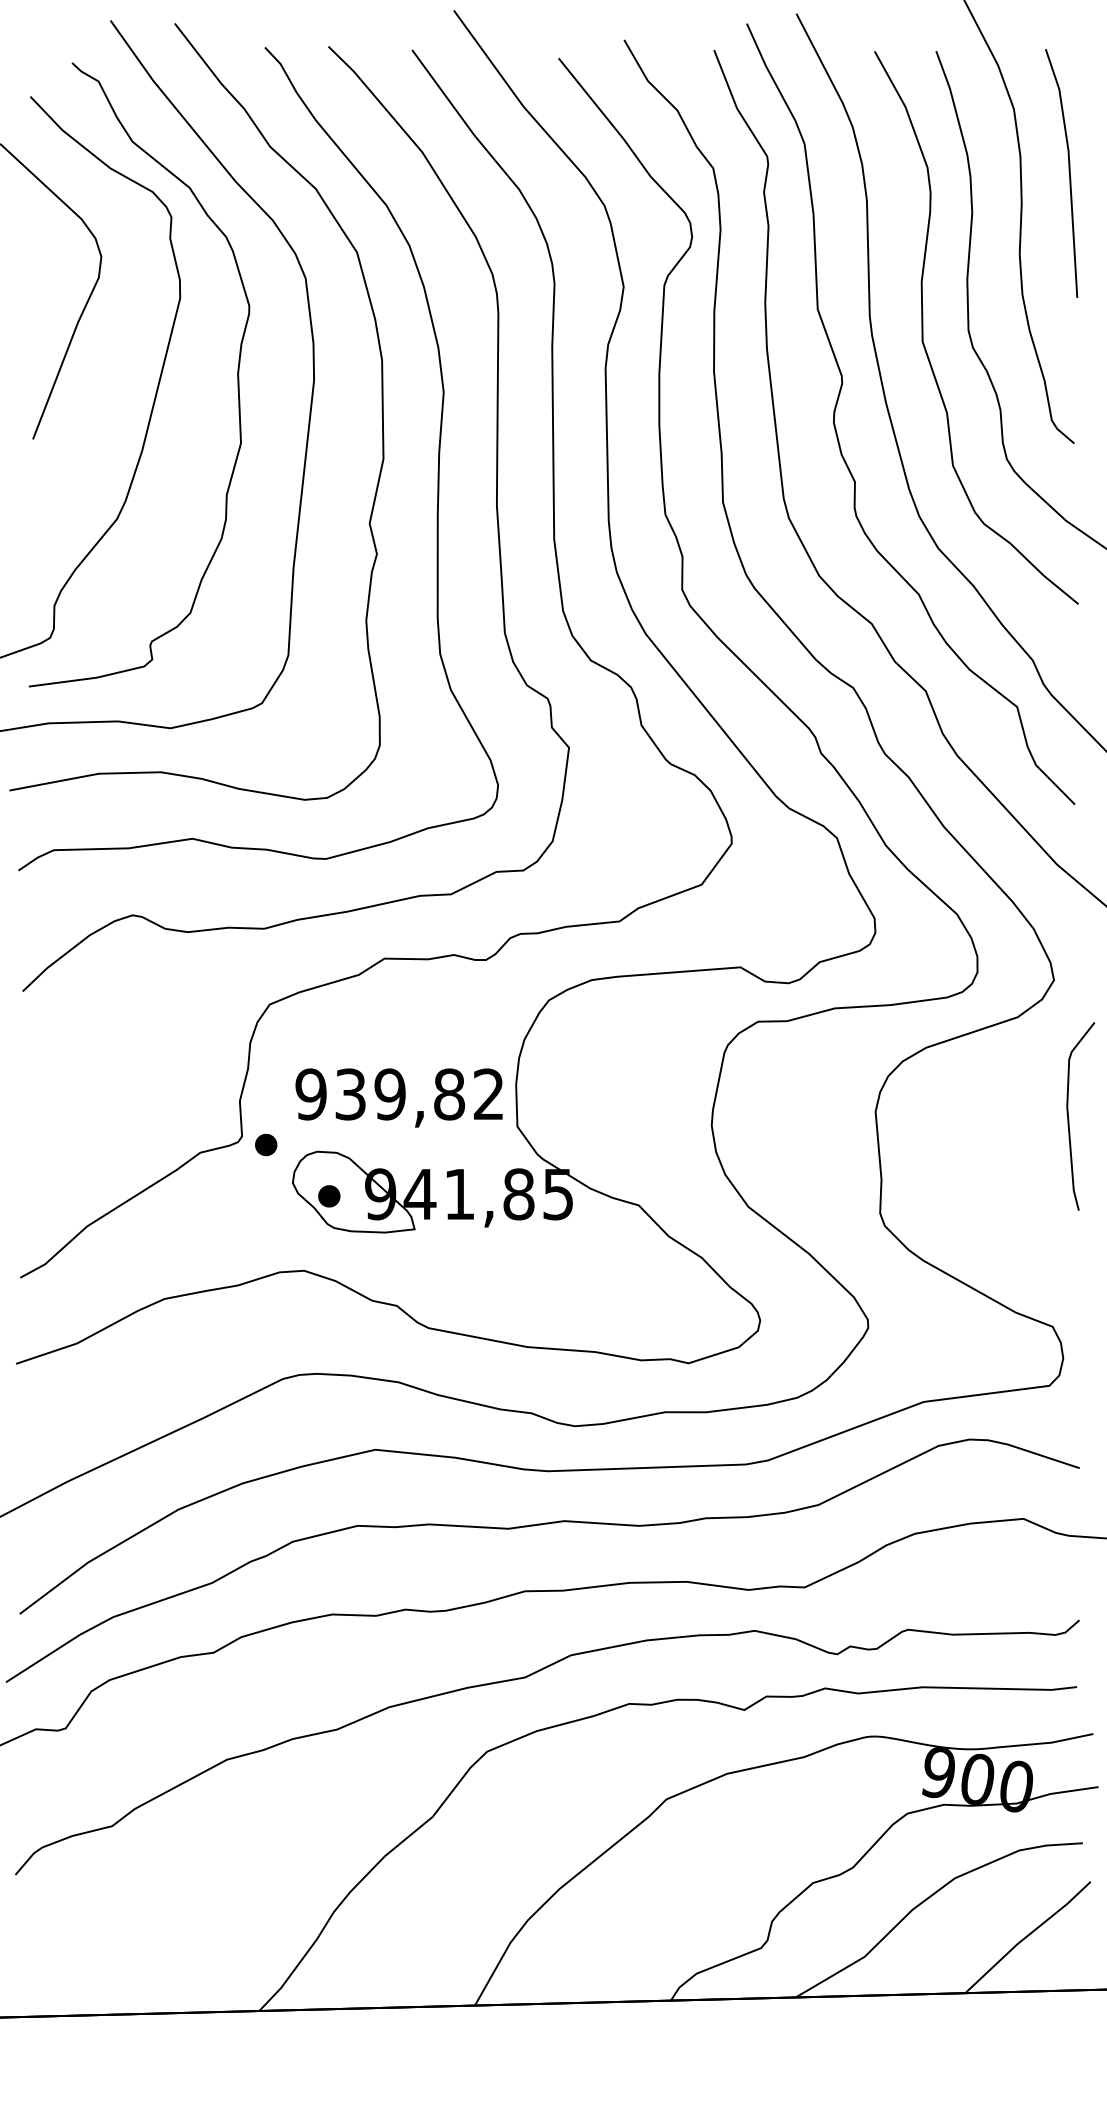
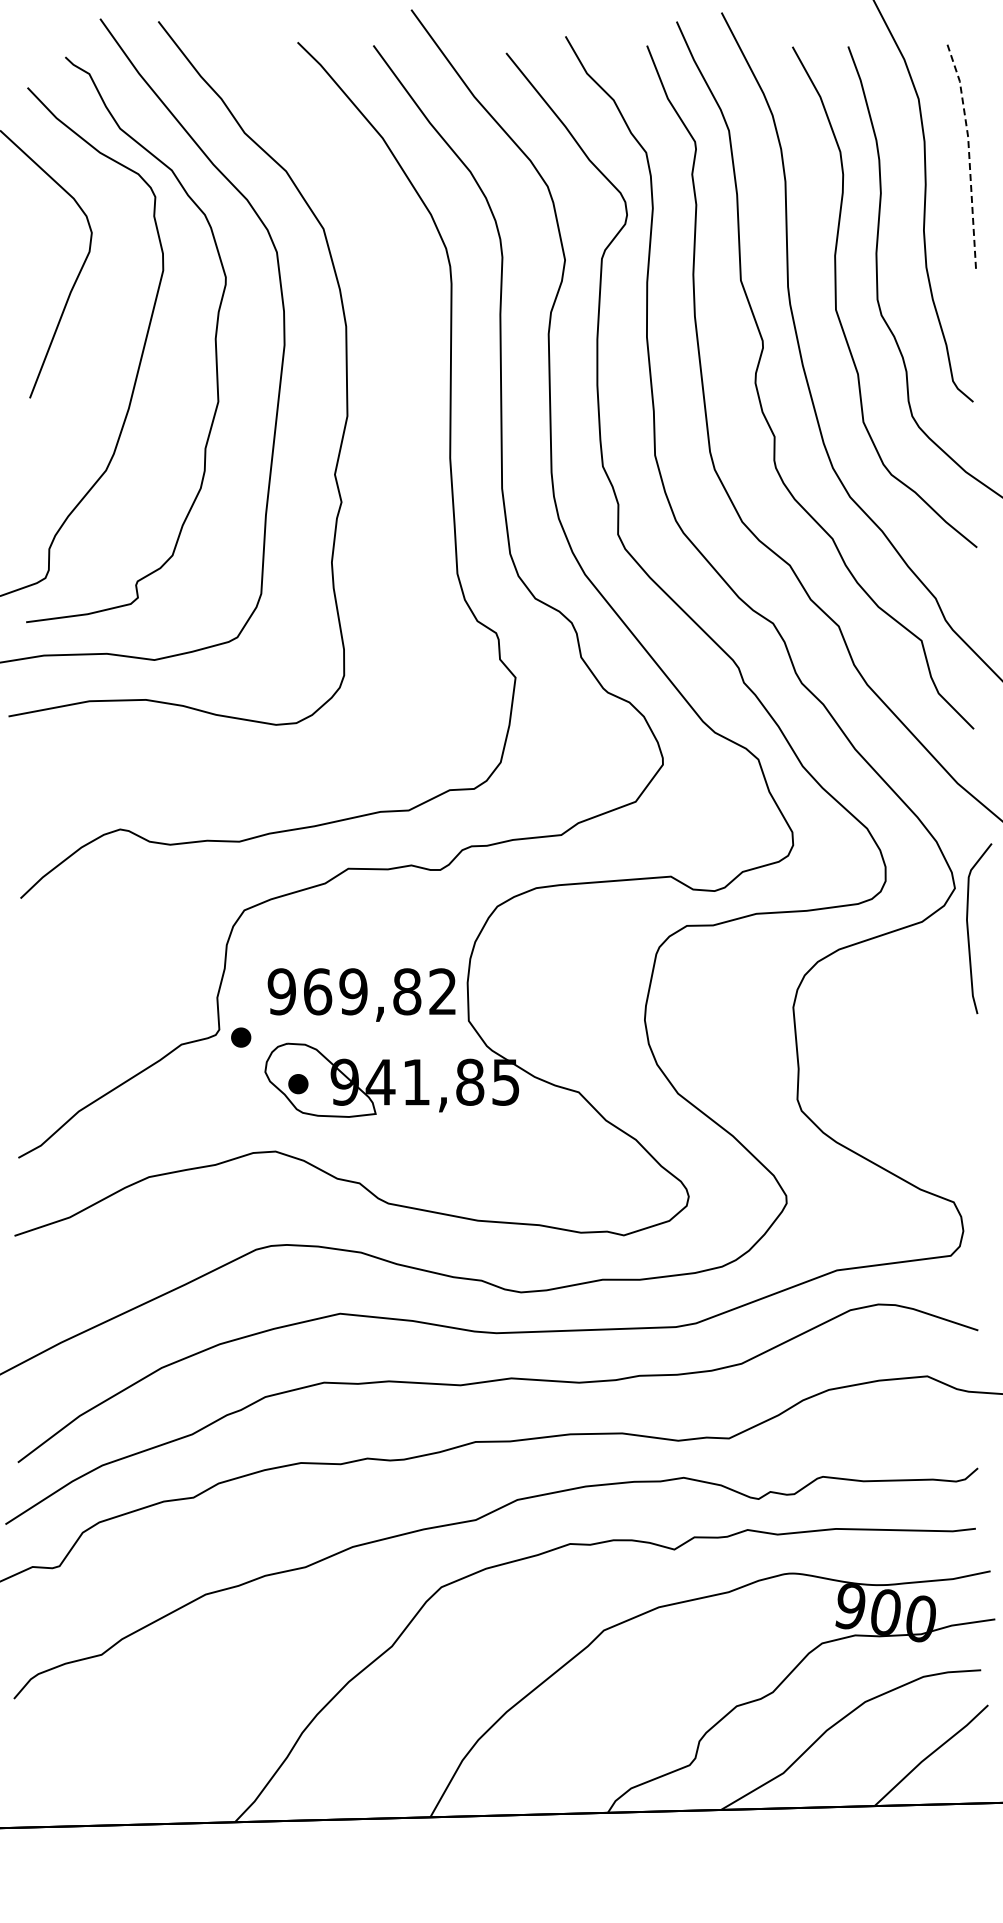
line: (1070, 170) -> (969, 154), solid -> dashed
curve: (437, 458) -> (396, 415), removed
text: (351, 1094) -> (318, 991), 939,82 -> 969,82
curve: (1068, 1116) -> (968, 928), moved

